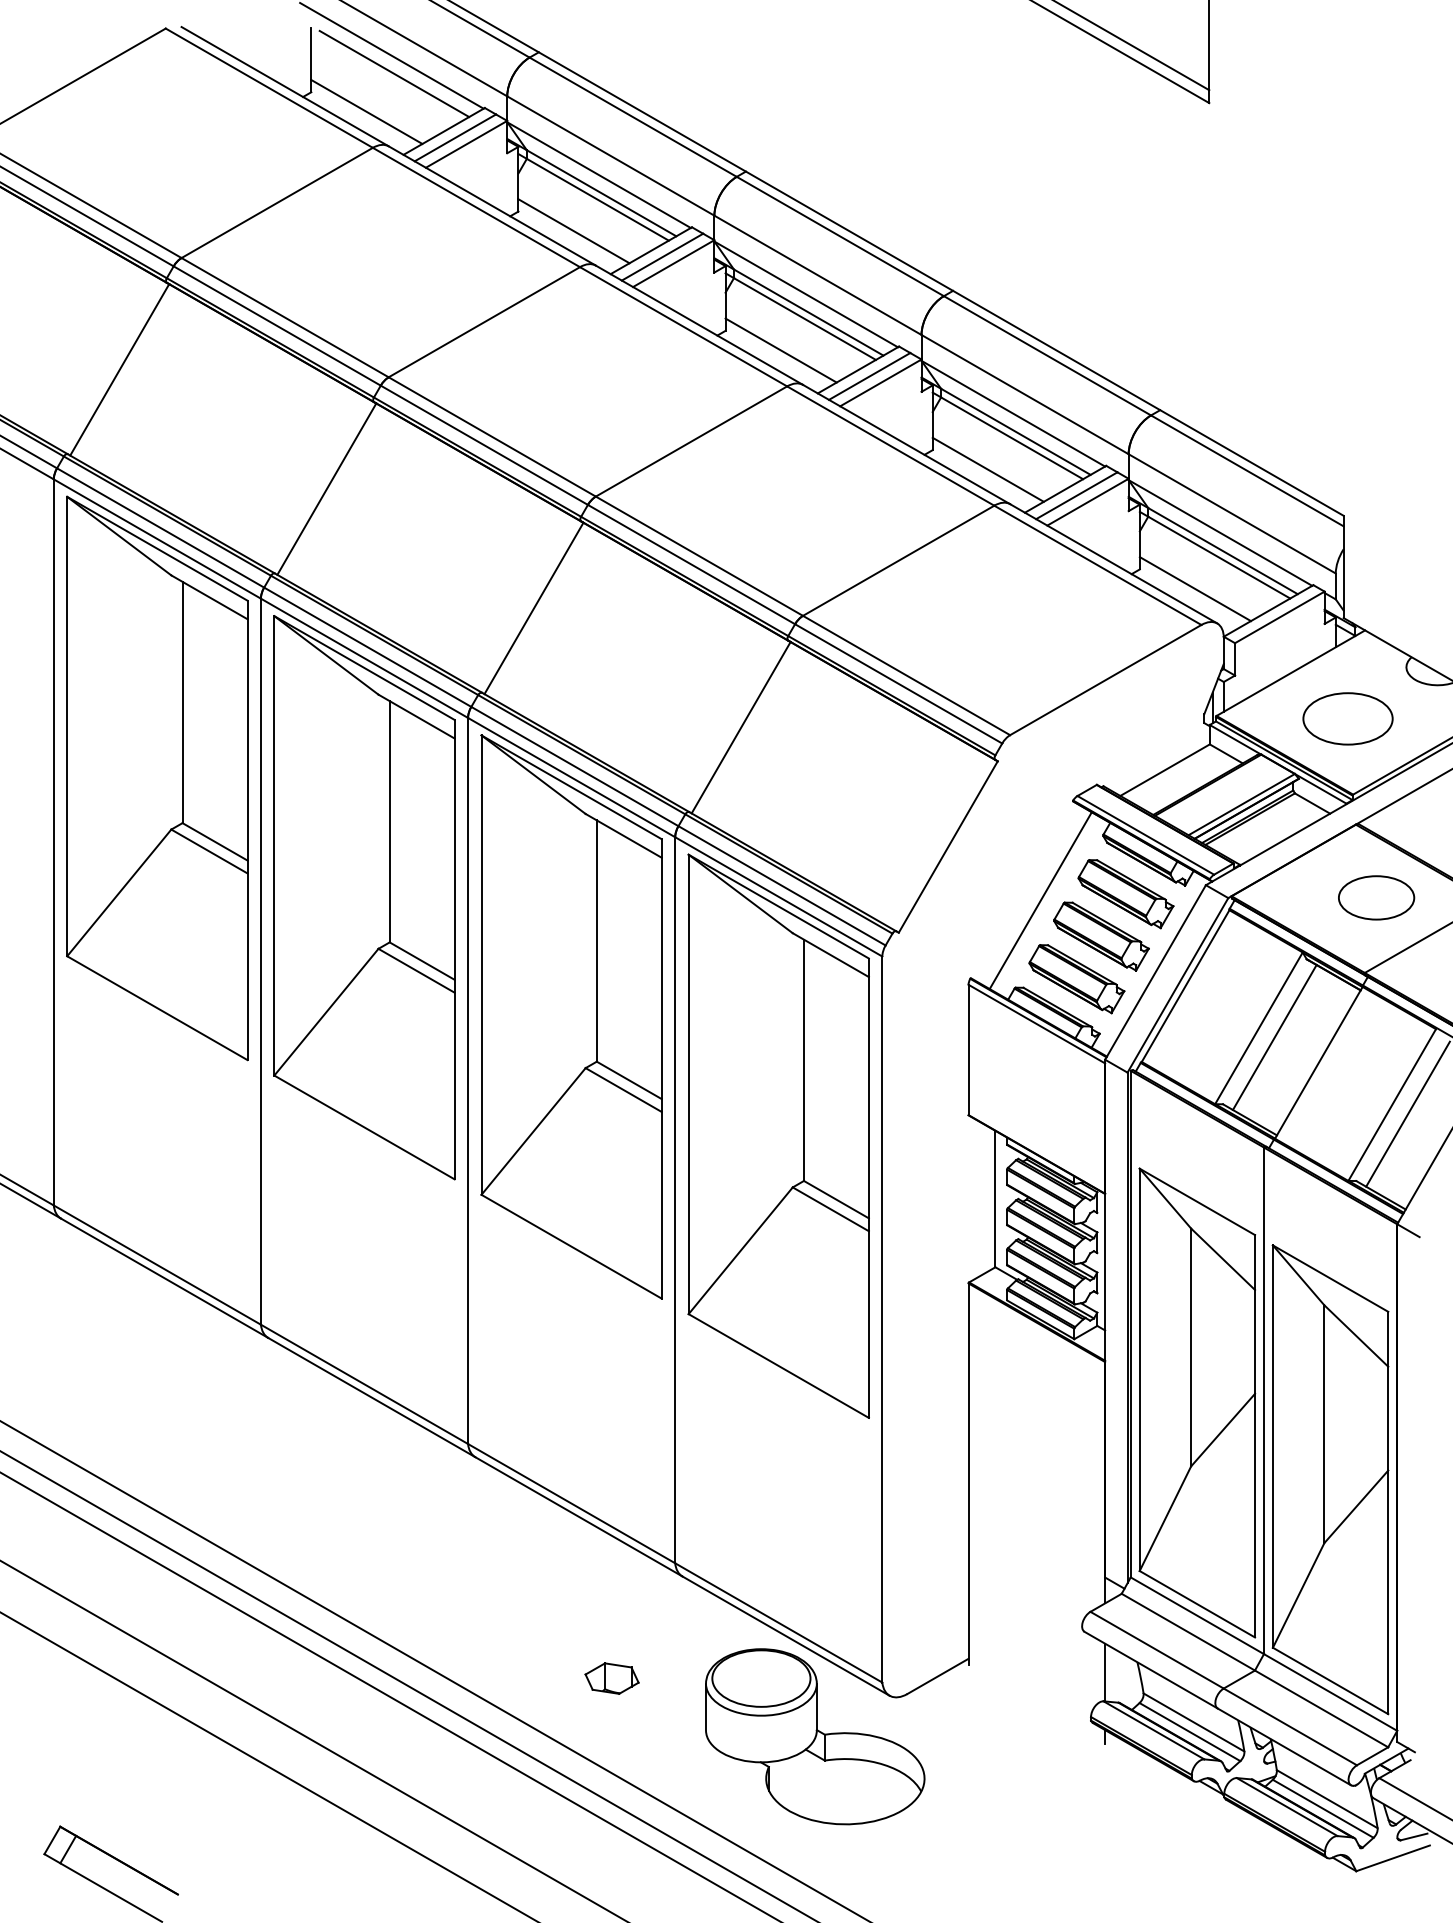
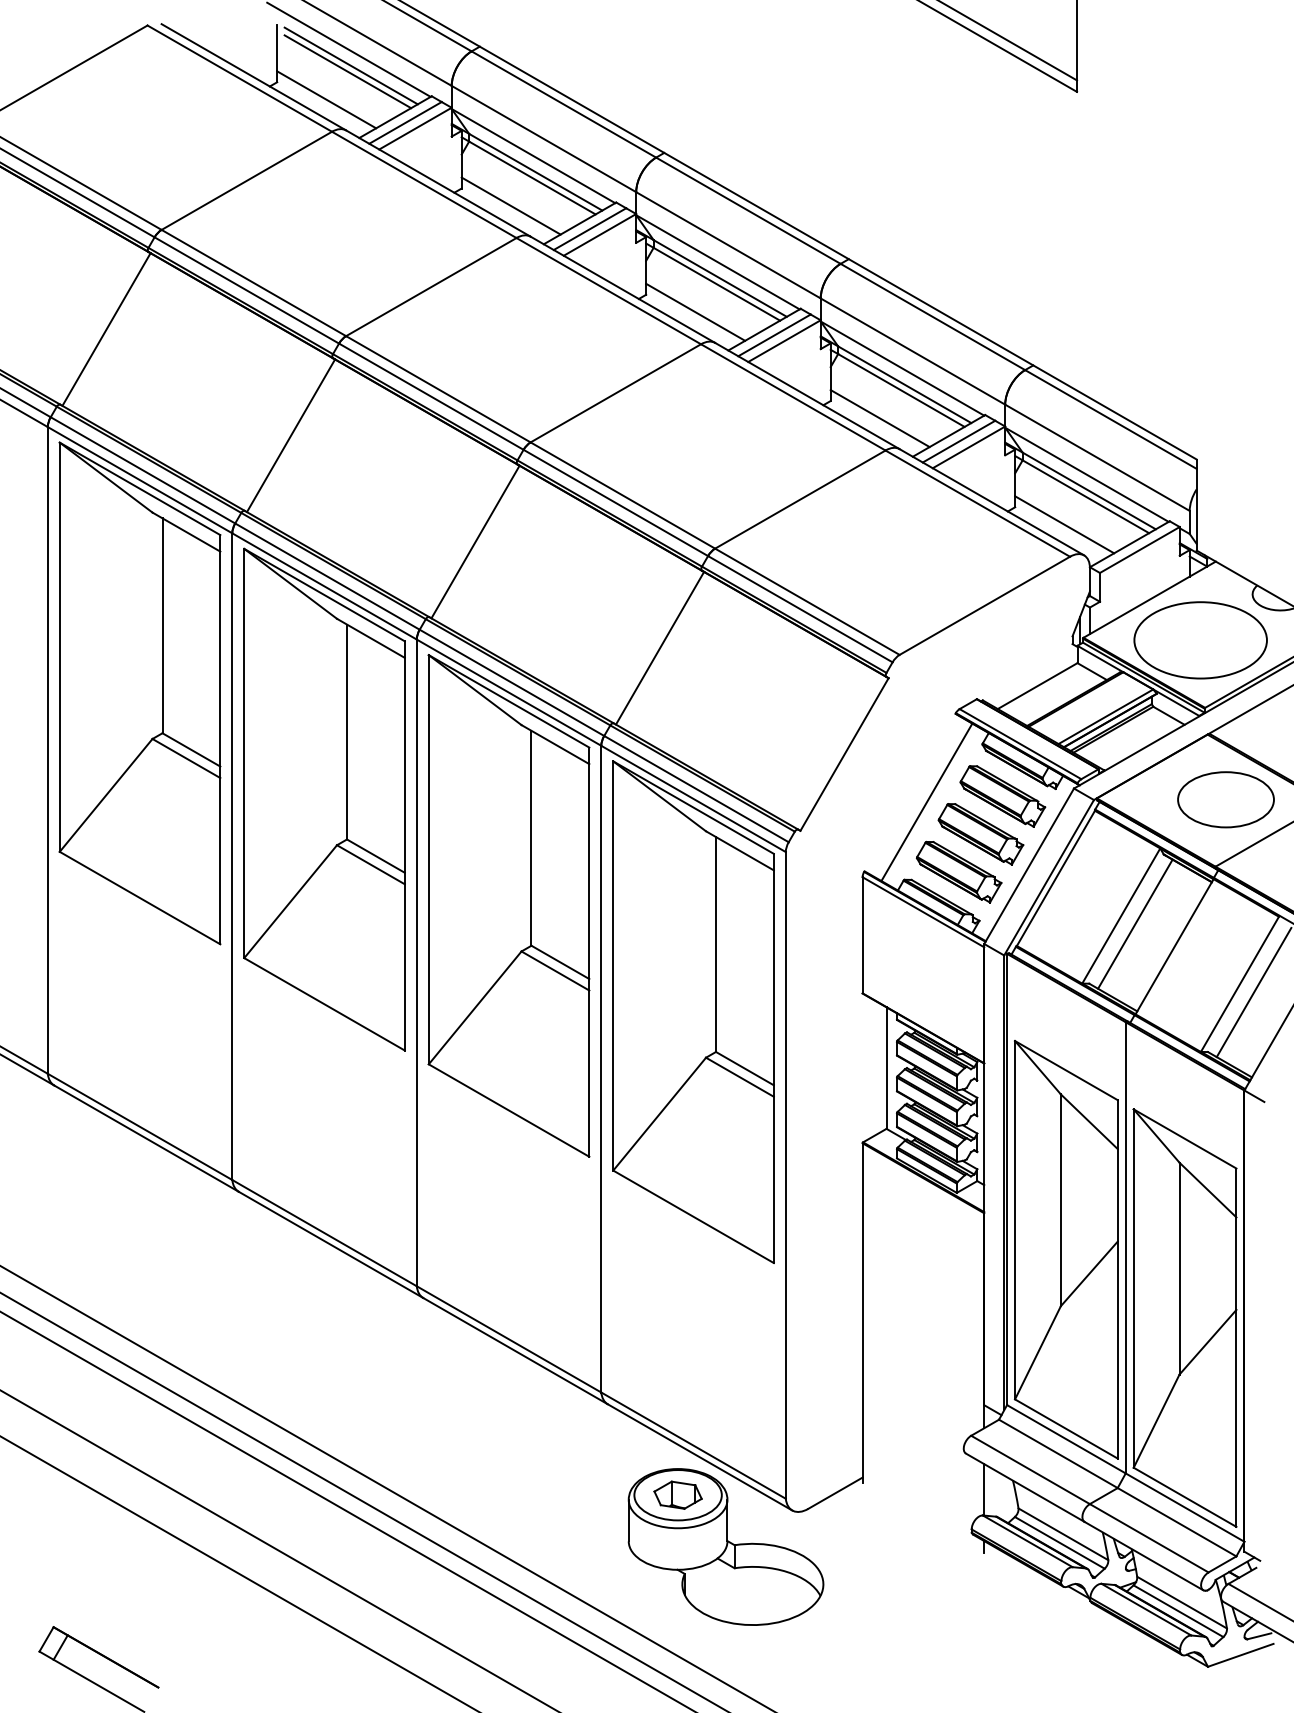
line: (390, 80) -> (347, 71), added
part: (1347, 718) -> (1200, 640), size x1.67
part: (1375, 897) -> (1225, 799), size x1.43
part: (611, 1677) -> (677, 1494), moved

